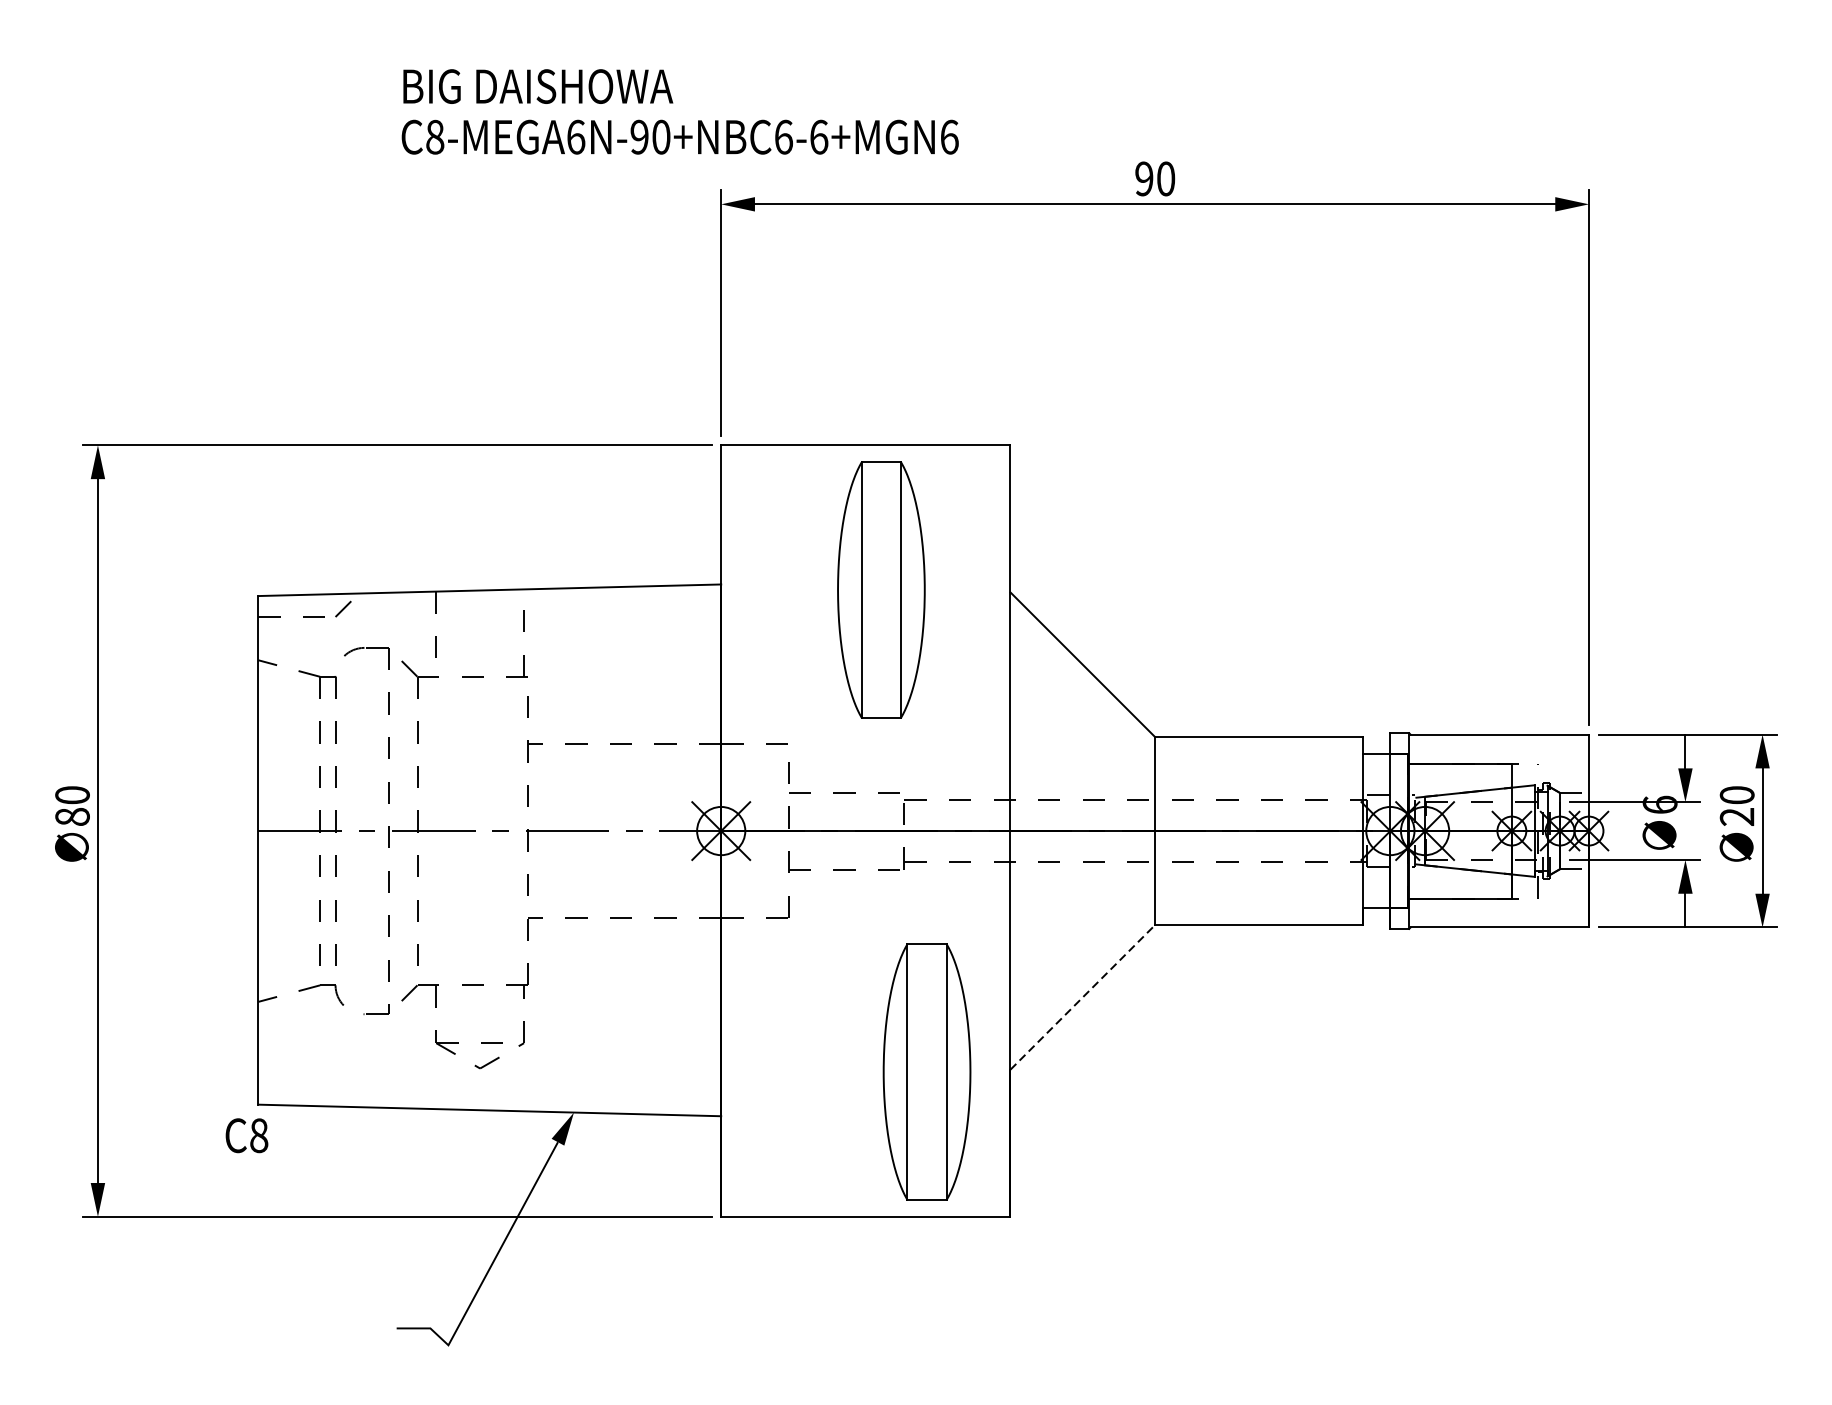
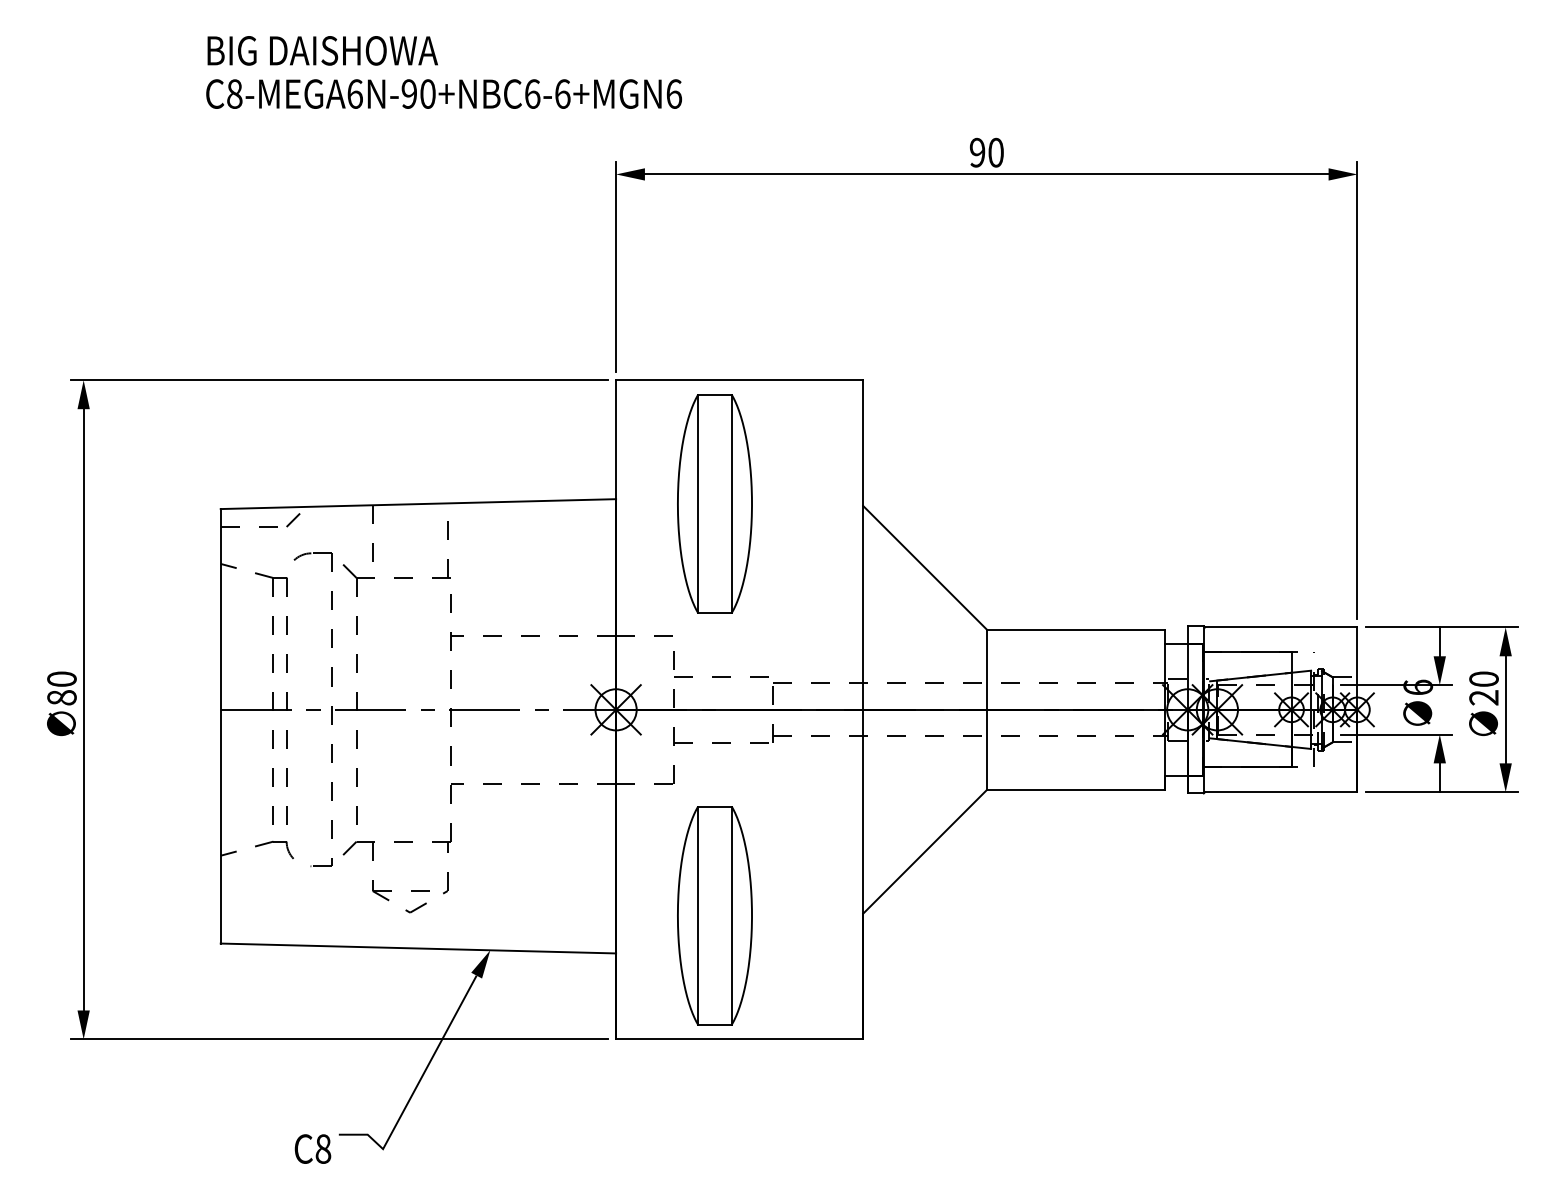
text: (679, 111) -> (443, 72), moved
part: (880, 589) -> (714, 503), moved
line: (1083, 996) -> (925, 851), dashed -> solid
part: (926, 1071) -> (714, 915), moved
text: (246, 1135) -> (312, 1148), moved

